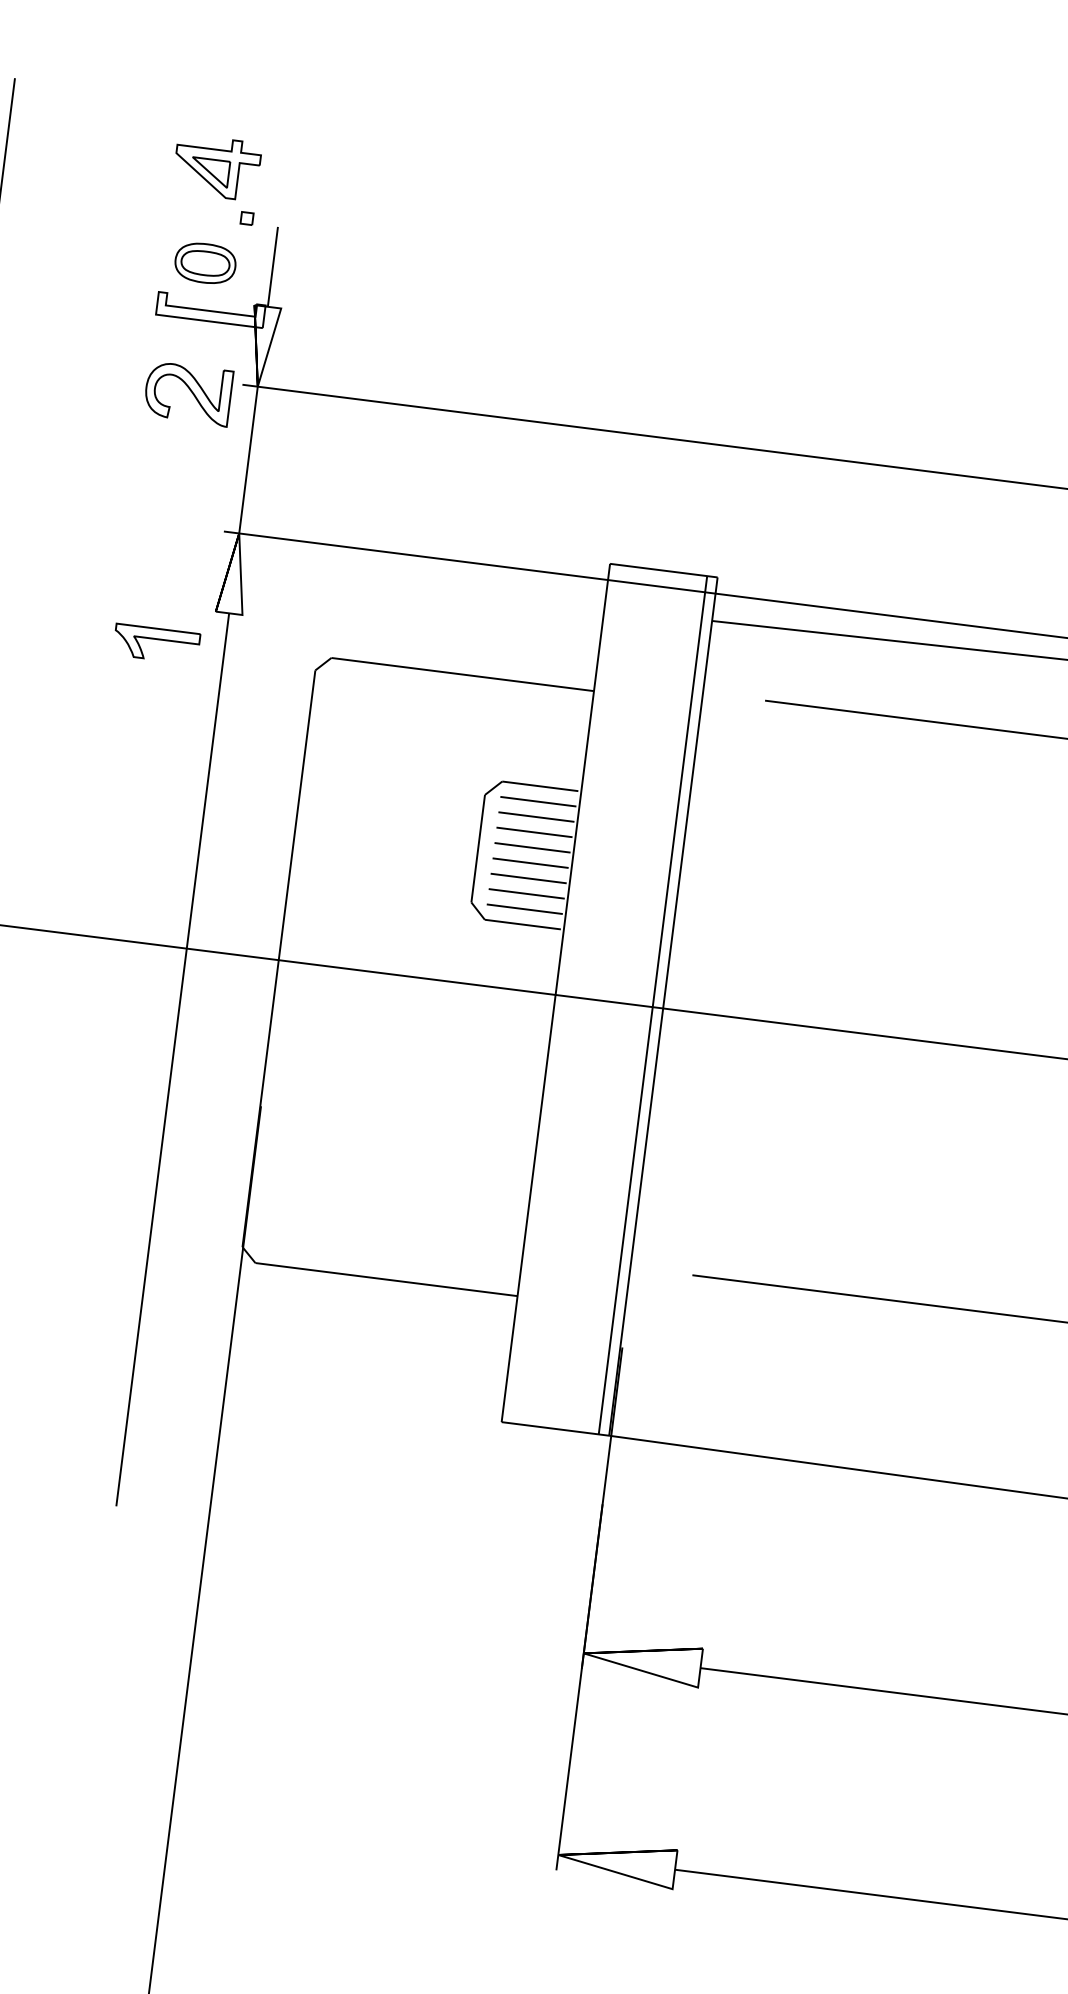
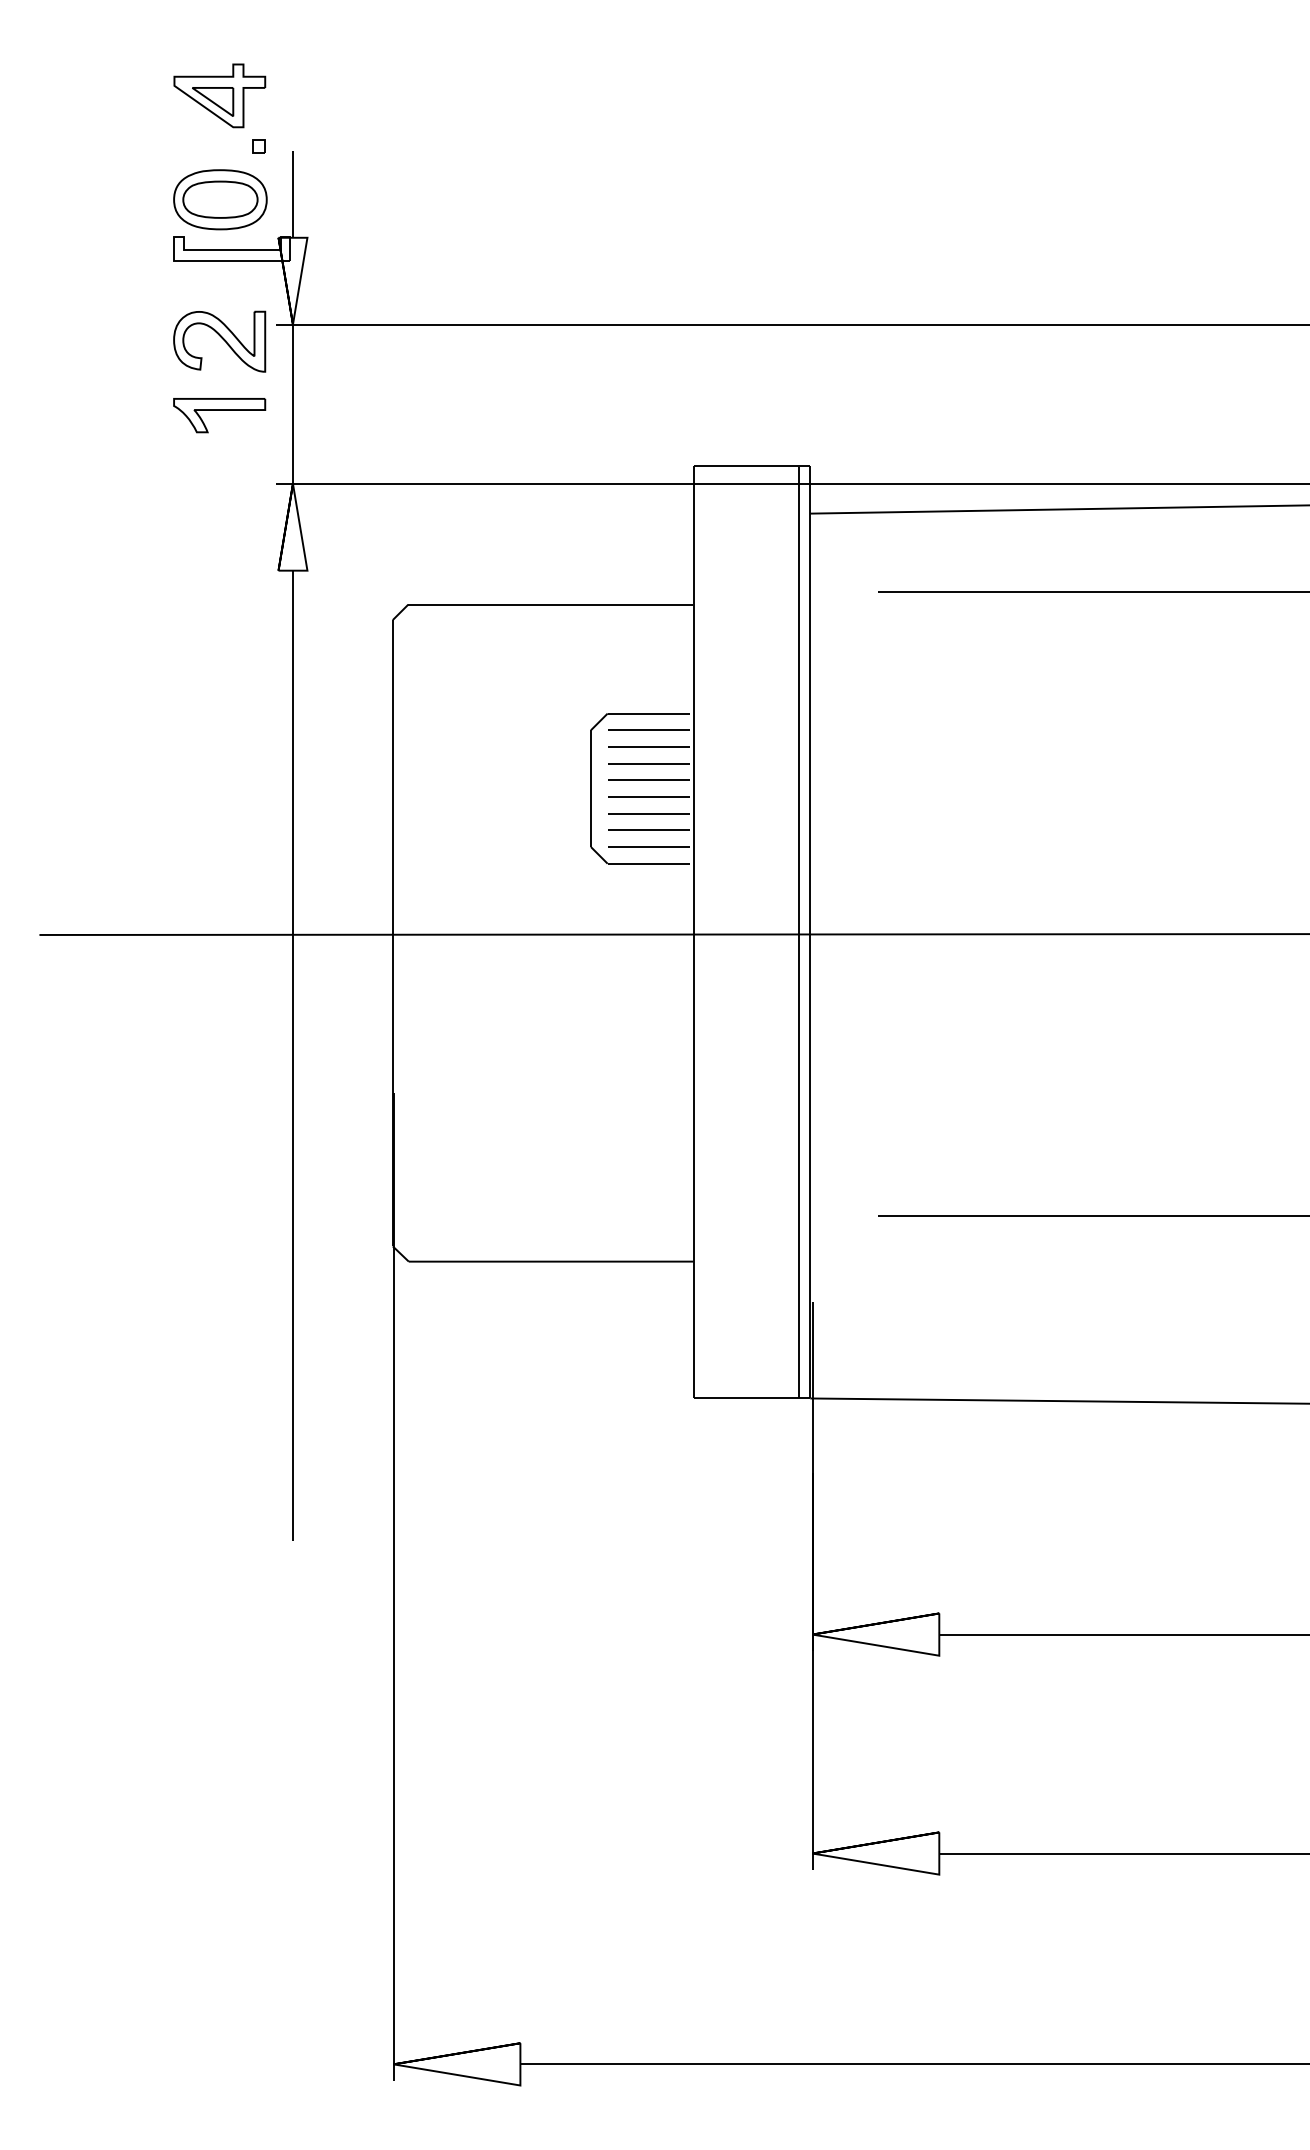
part: (205, 263) -> (220, 199), size x1.43
part: (156, 644) -> (219, 415), moved

